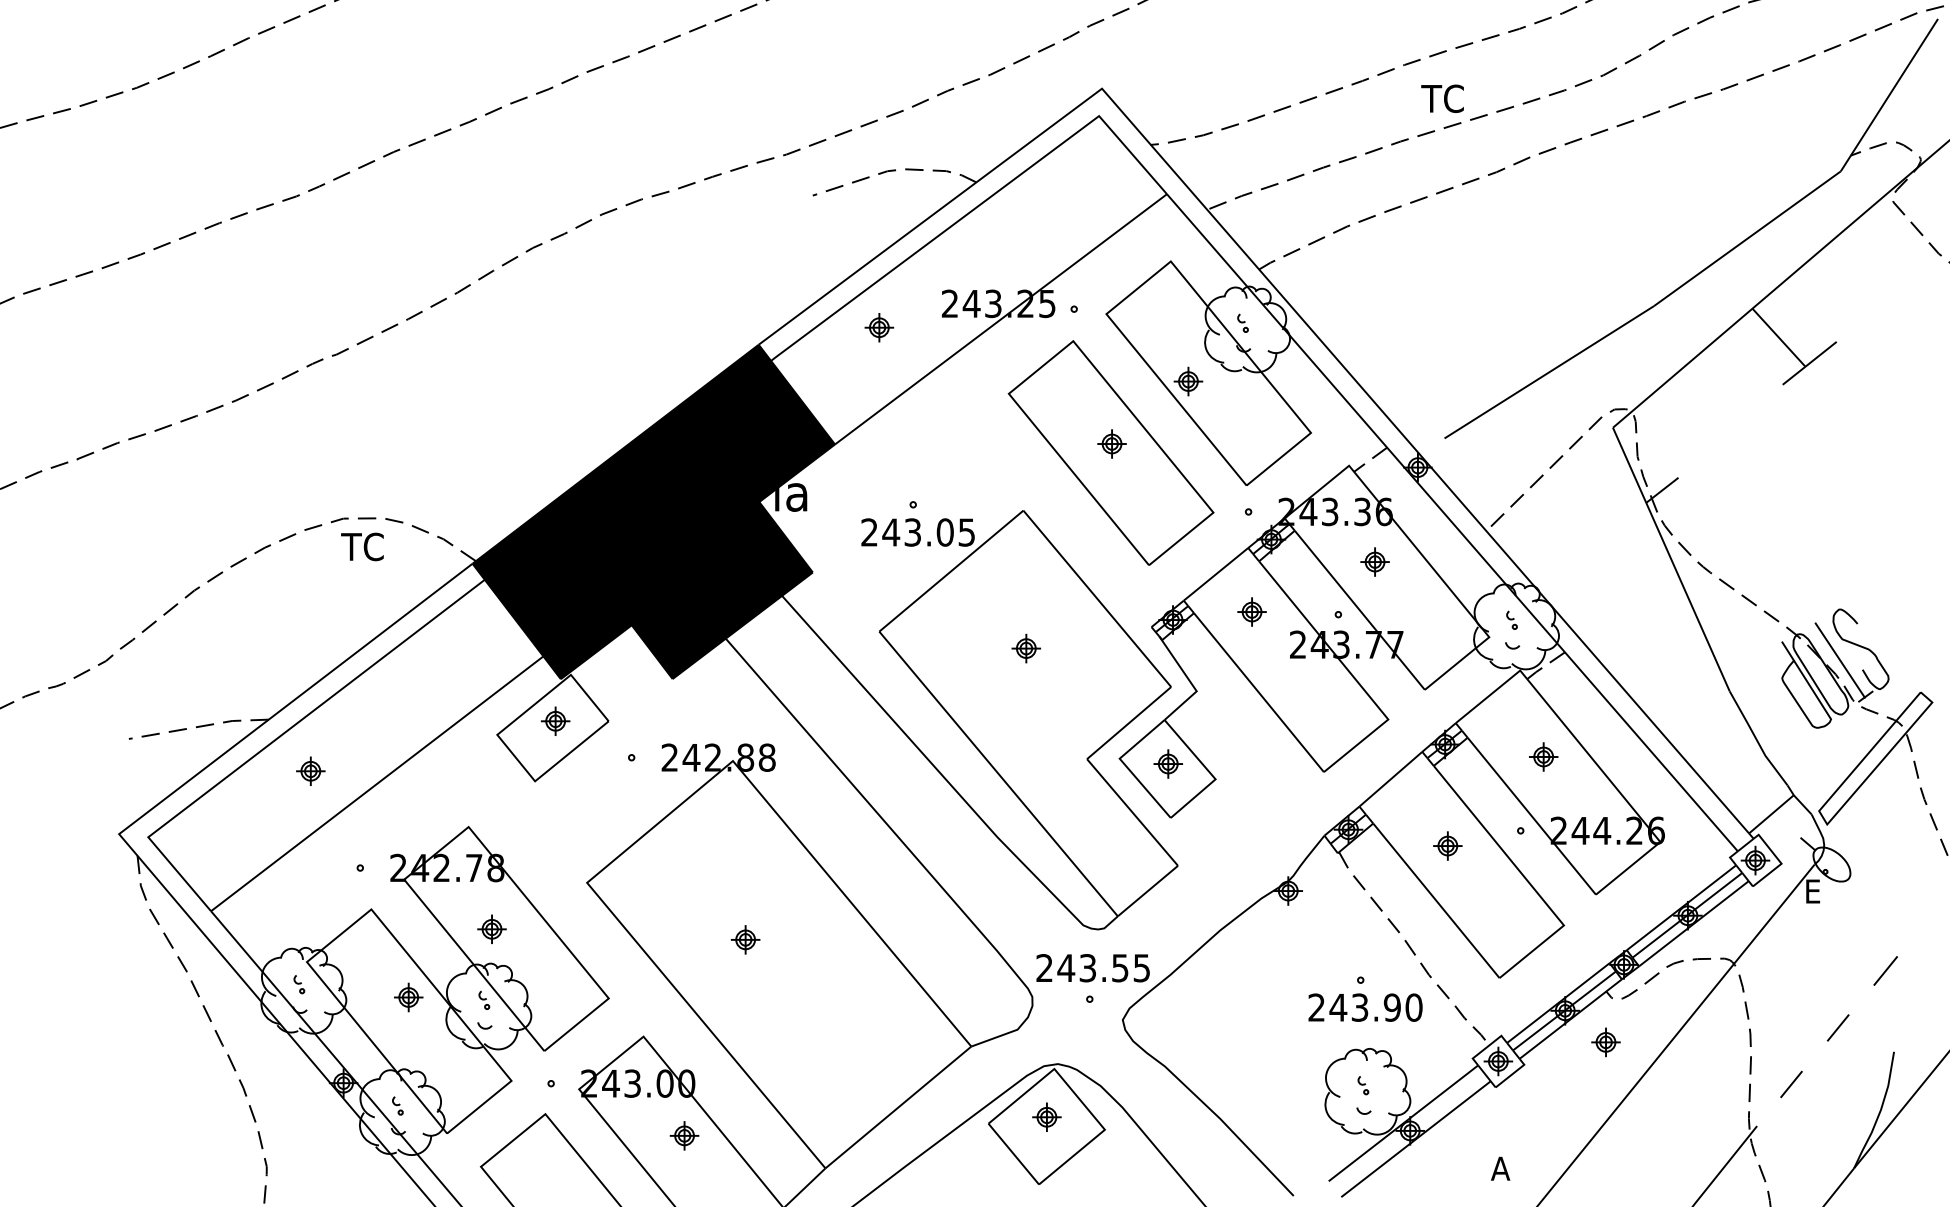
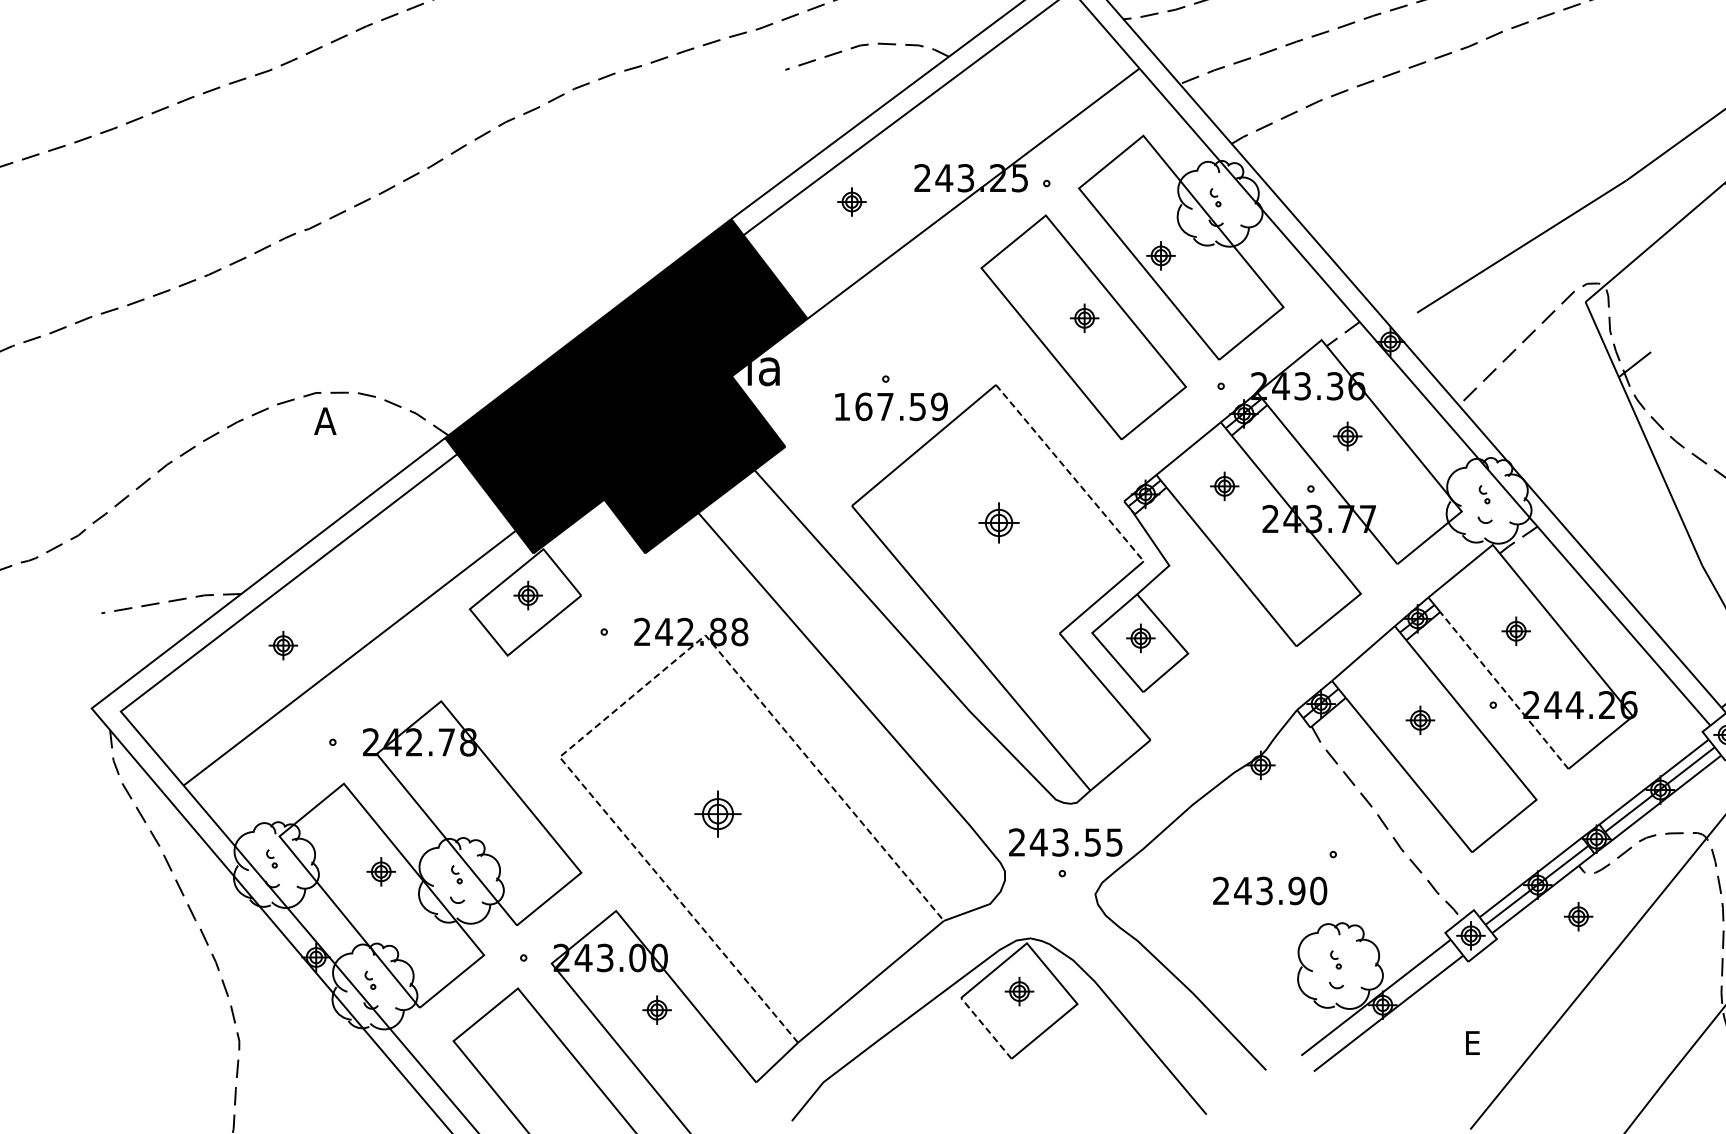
text: (918, 532) -> (891, 406), 243.05 -> 167.59
text: (362, 546) -> (335, 420), TC -> A
line: (1097, 599) -> (1070, 473), solid -> dashed
part: (1025, 648) -> (998, 522), size x1.4
line: (1531, 815) -> (1504, 689), solid -> dashed
line: (660, 821) -> (633, 695), solid -> dashed
part: (491, 928) -> (464, 802), removed
part: (745, 939) -> (718, 813), size x1.6
text: (1365, 1007) -> (1270, 890), moved
line: (1013, 1154) -> (986, 1028), solid -> dashed
text: (1500, 1168) -> (1473, 1042), A -> E

